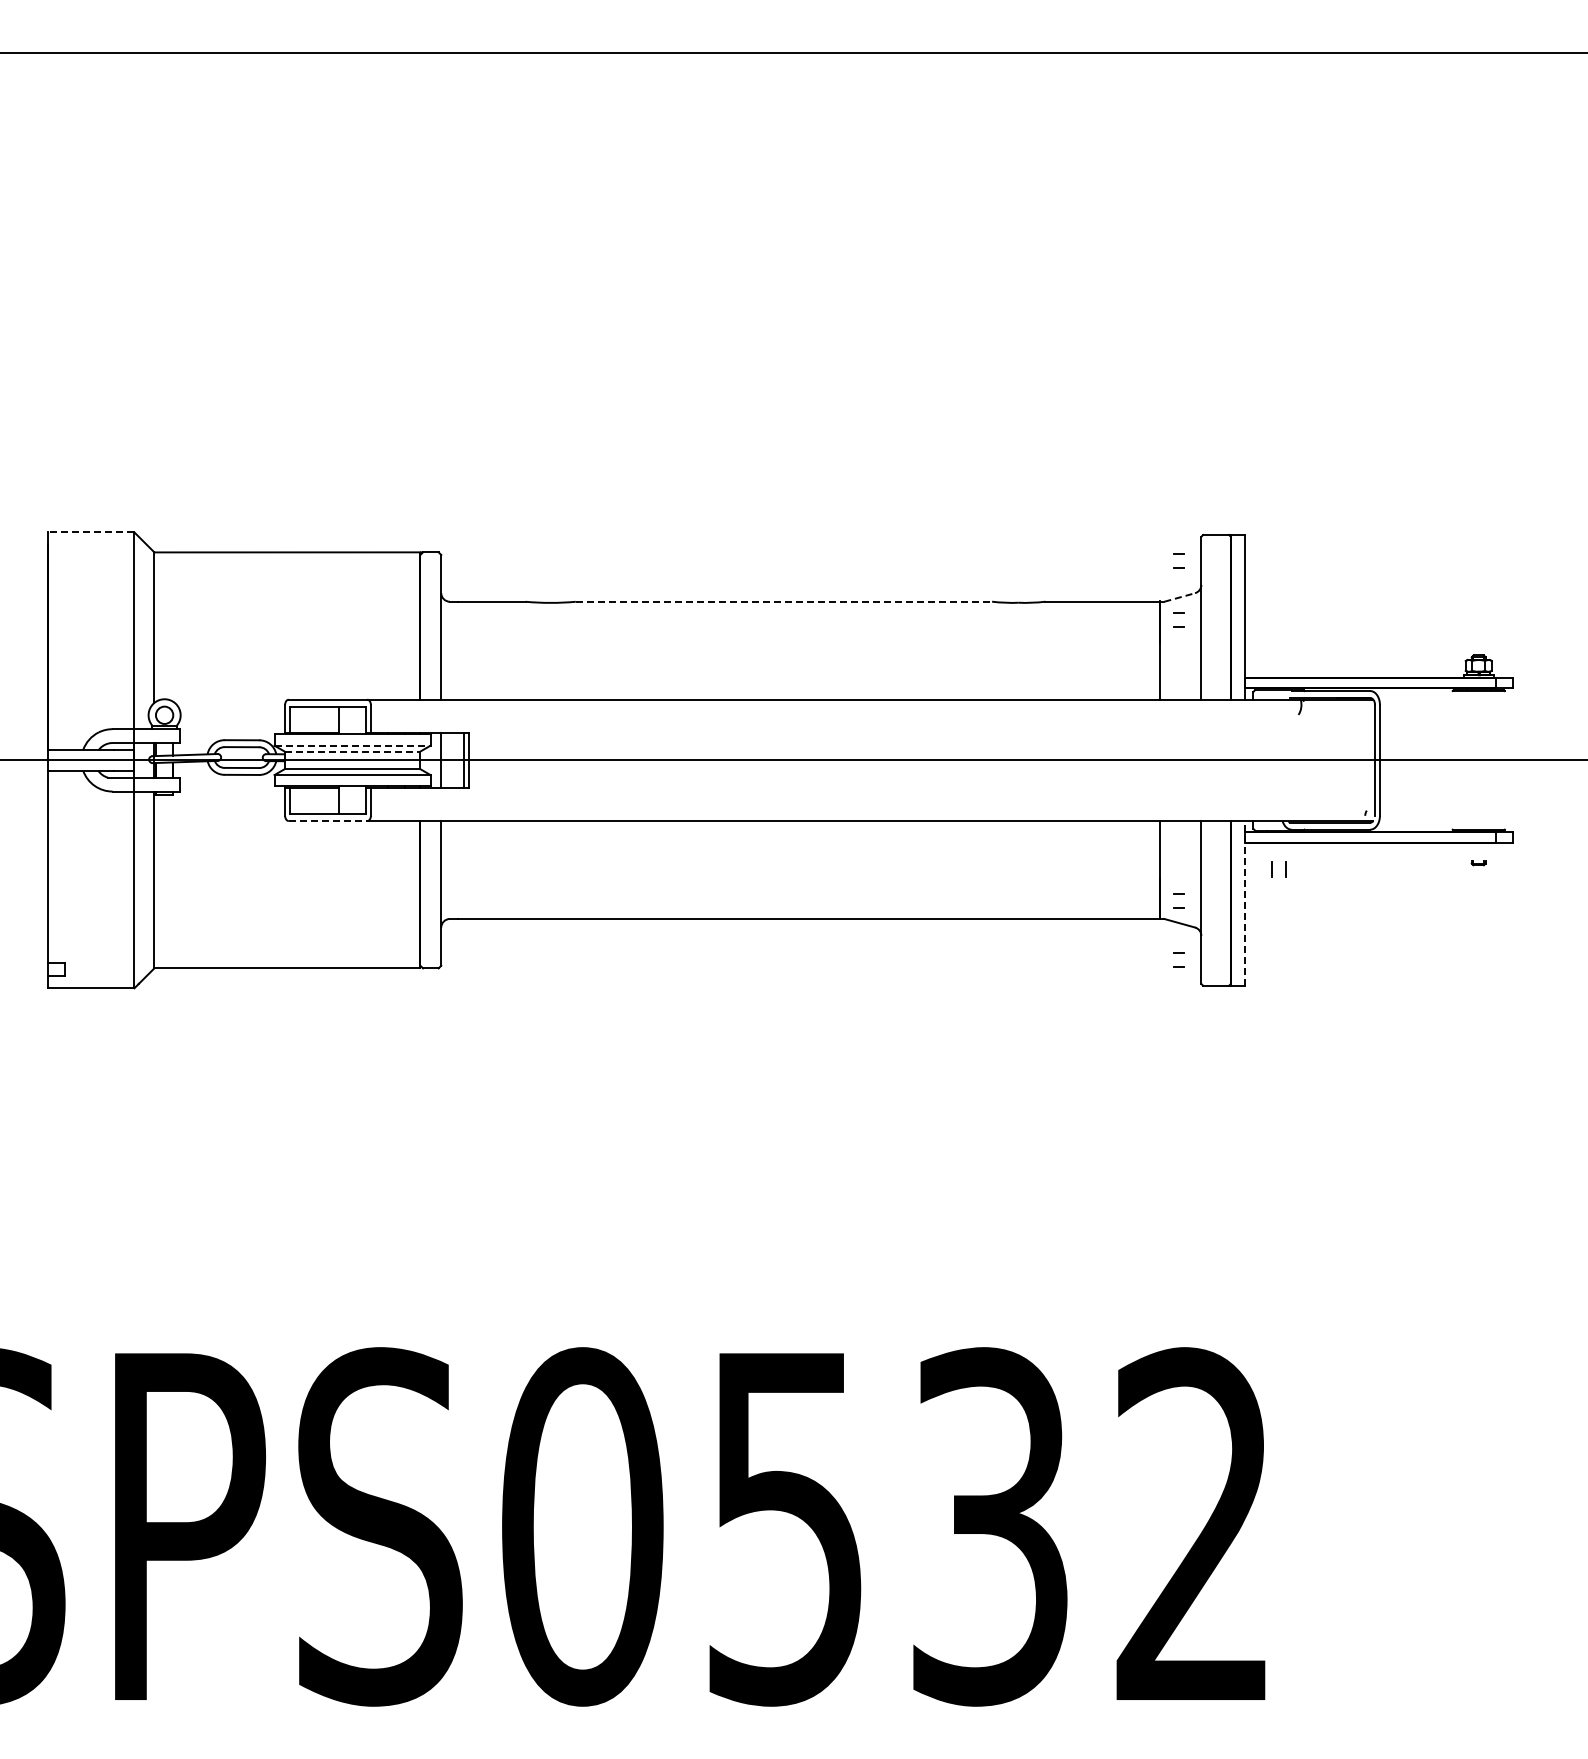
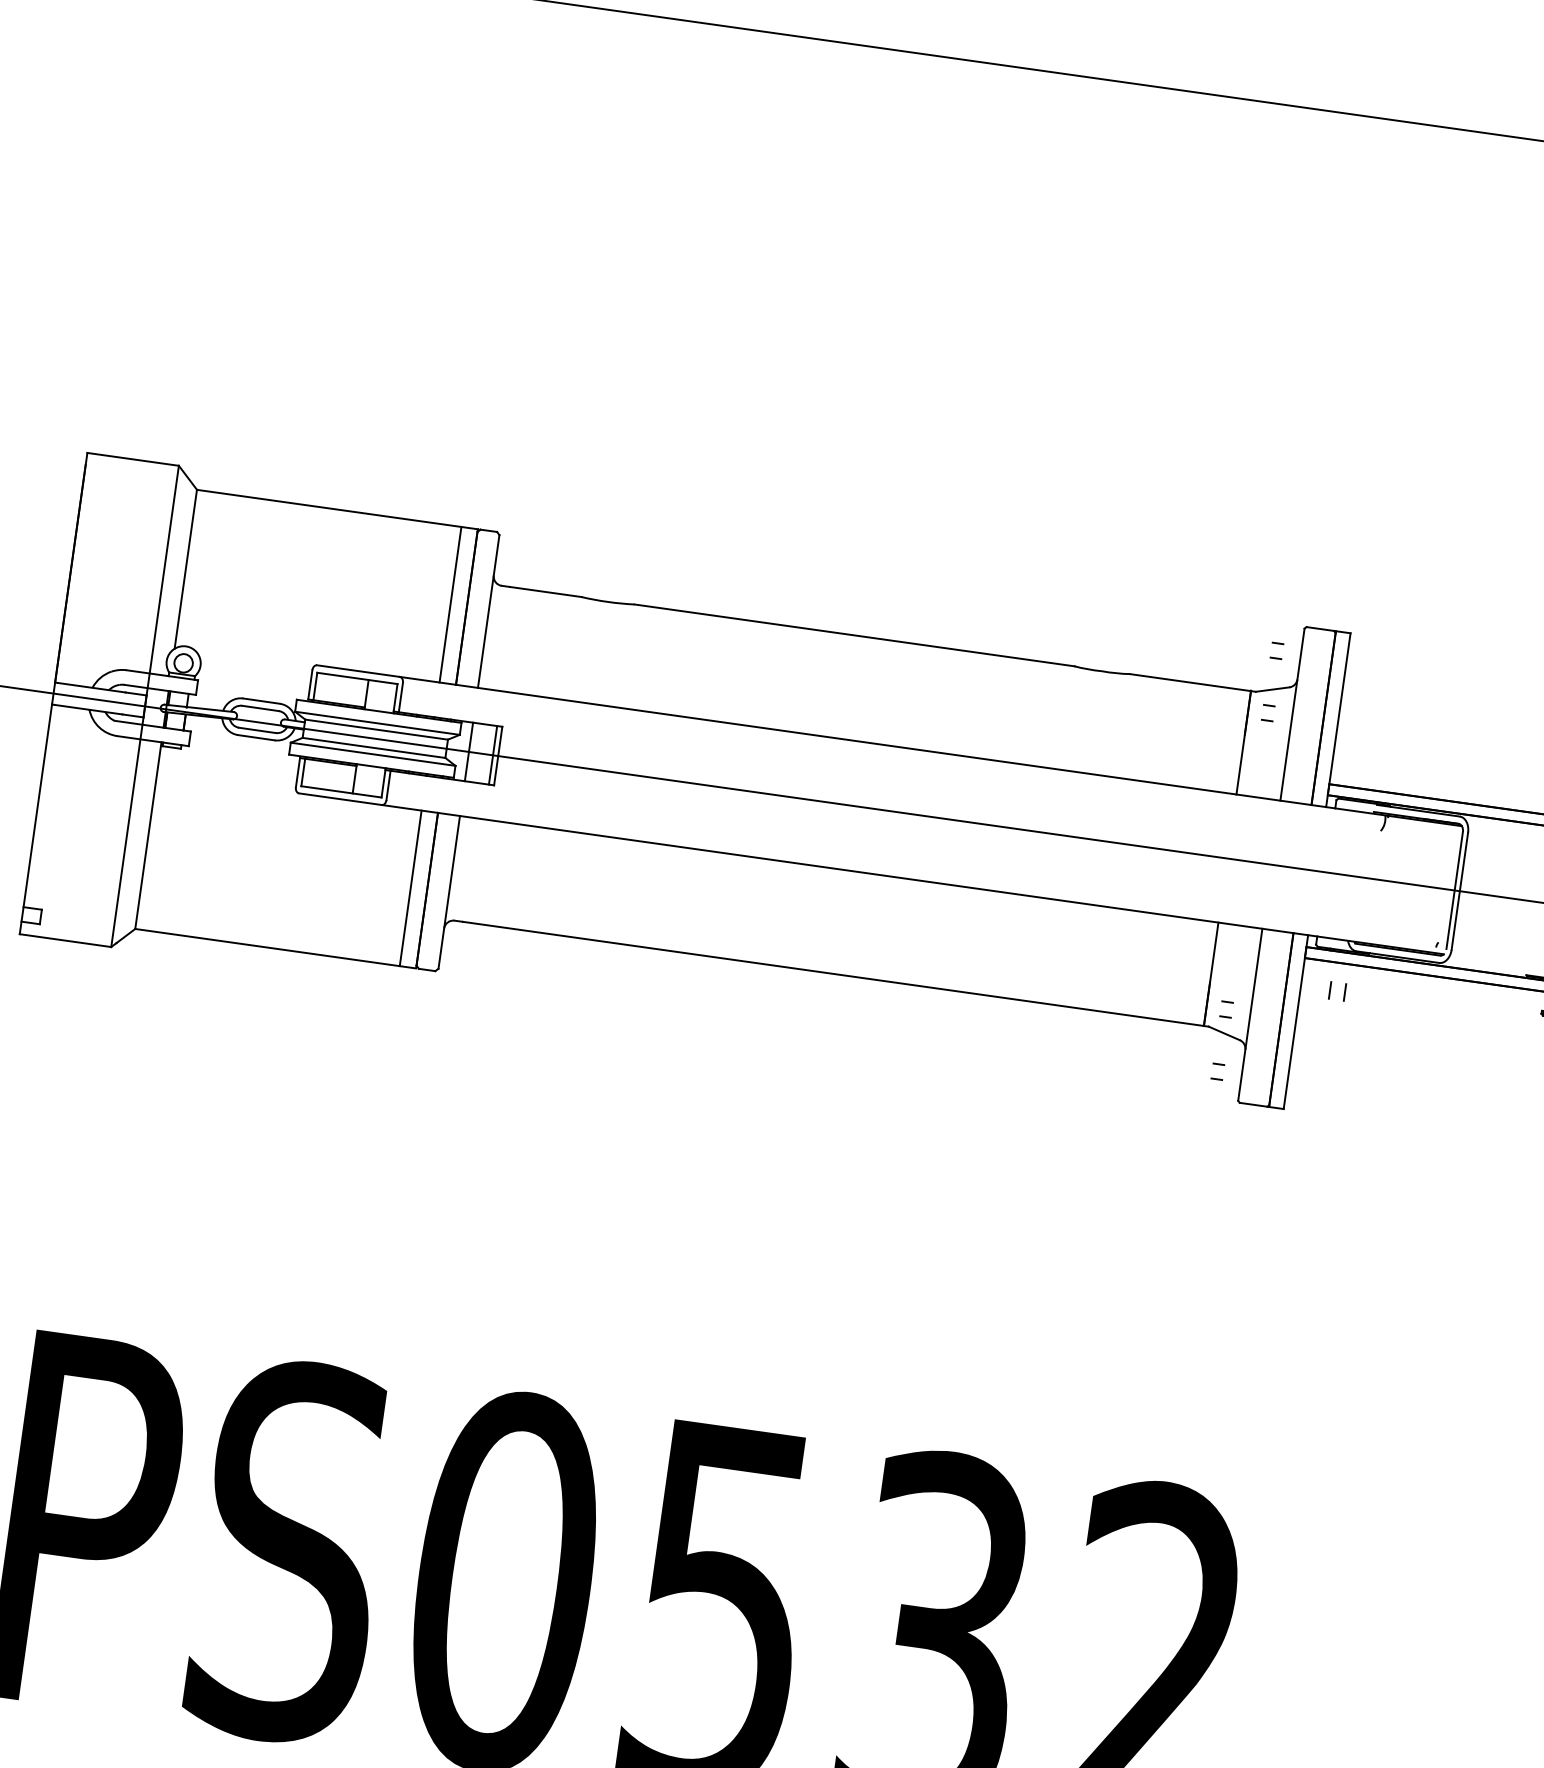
line: (90, 532) -> (132, 459), dashed -> solid
line: (1179, 597) -> (1272, 689), dashed -> solid
line: (784, 601) -> (854, 635), dashed -> solid
line: (404, 625) -> (450, 604), added
line: (353, 745) -> (378, 723), dashed -> solid
line: (352, 751) -> (376, 729), dashed -> solid
line: (328, 821) -> (340, 799), dashed -> solid
line: (404, 894) -> (410, 888), added
line: (1244, 902) -> (1295, 1021), dashed -> solid

